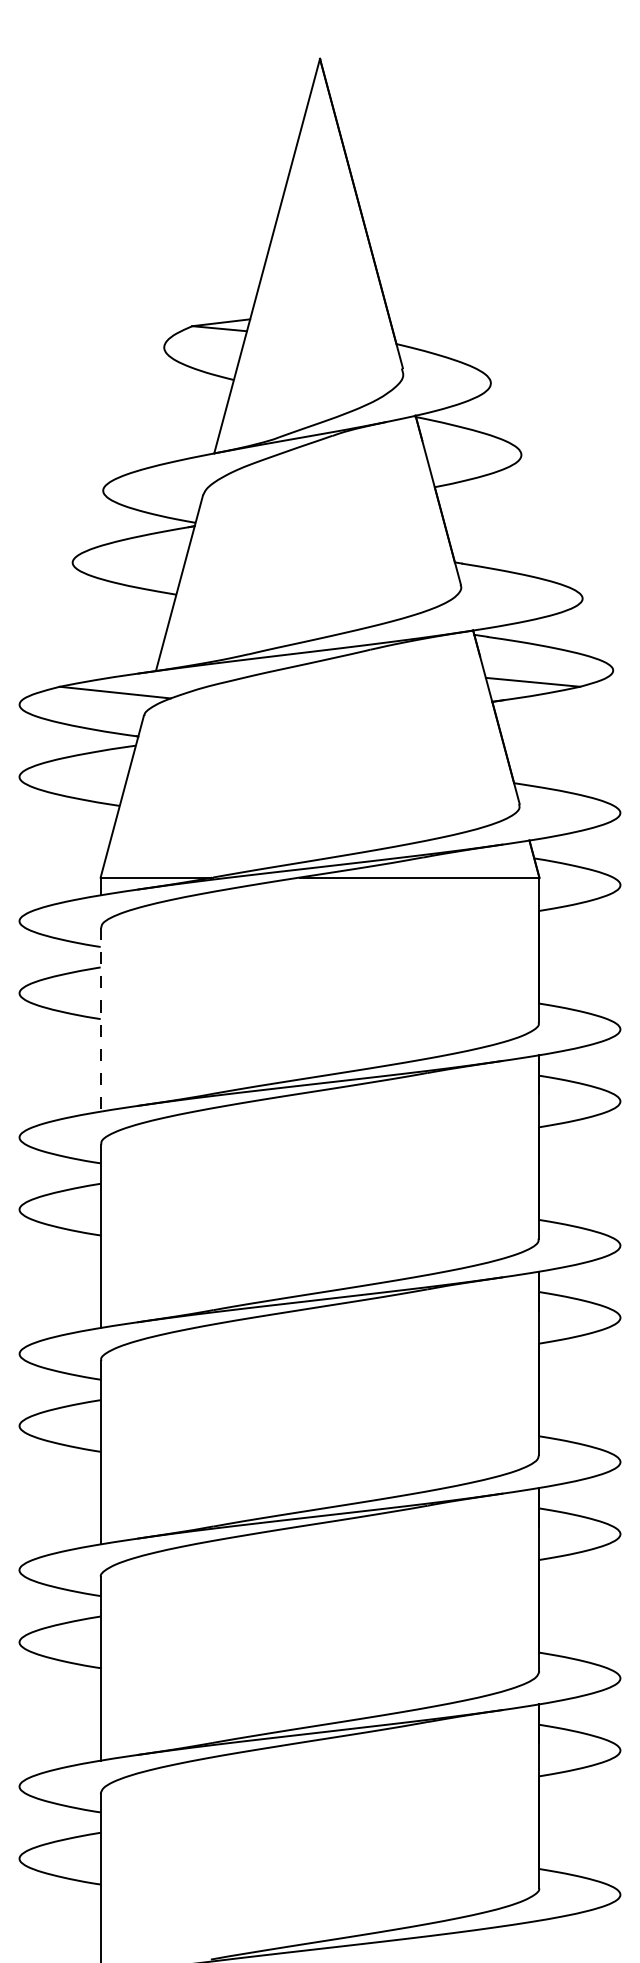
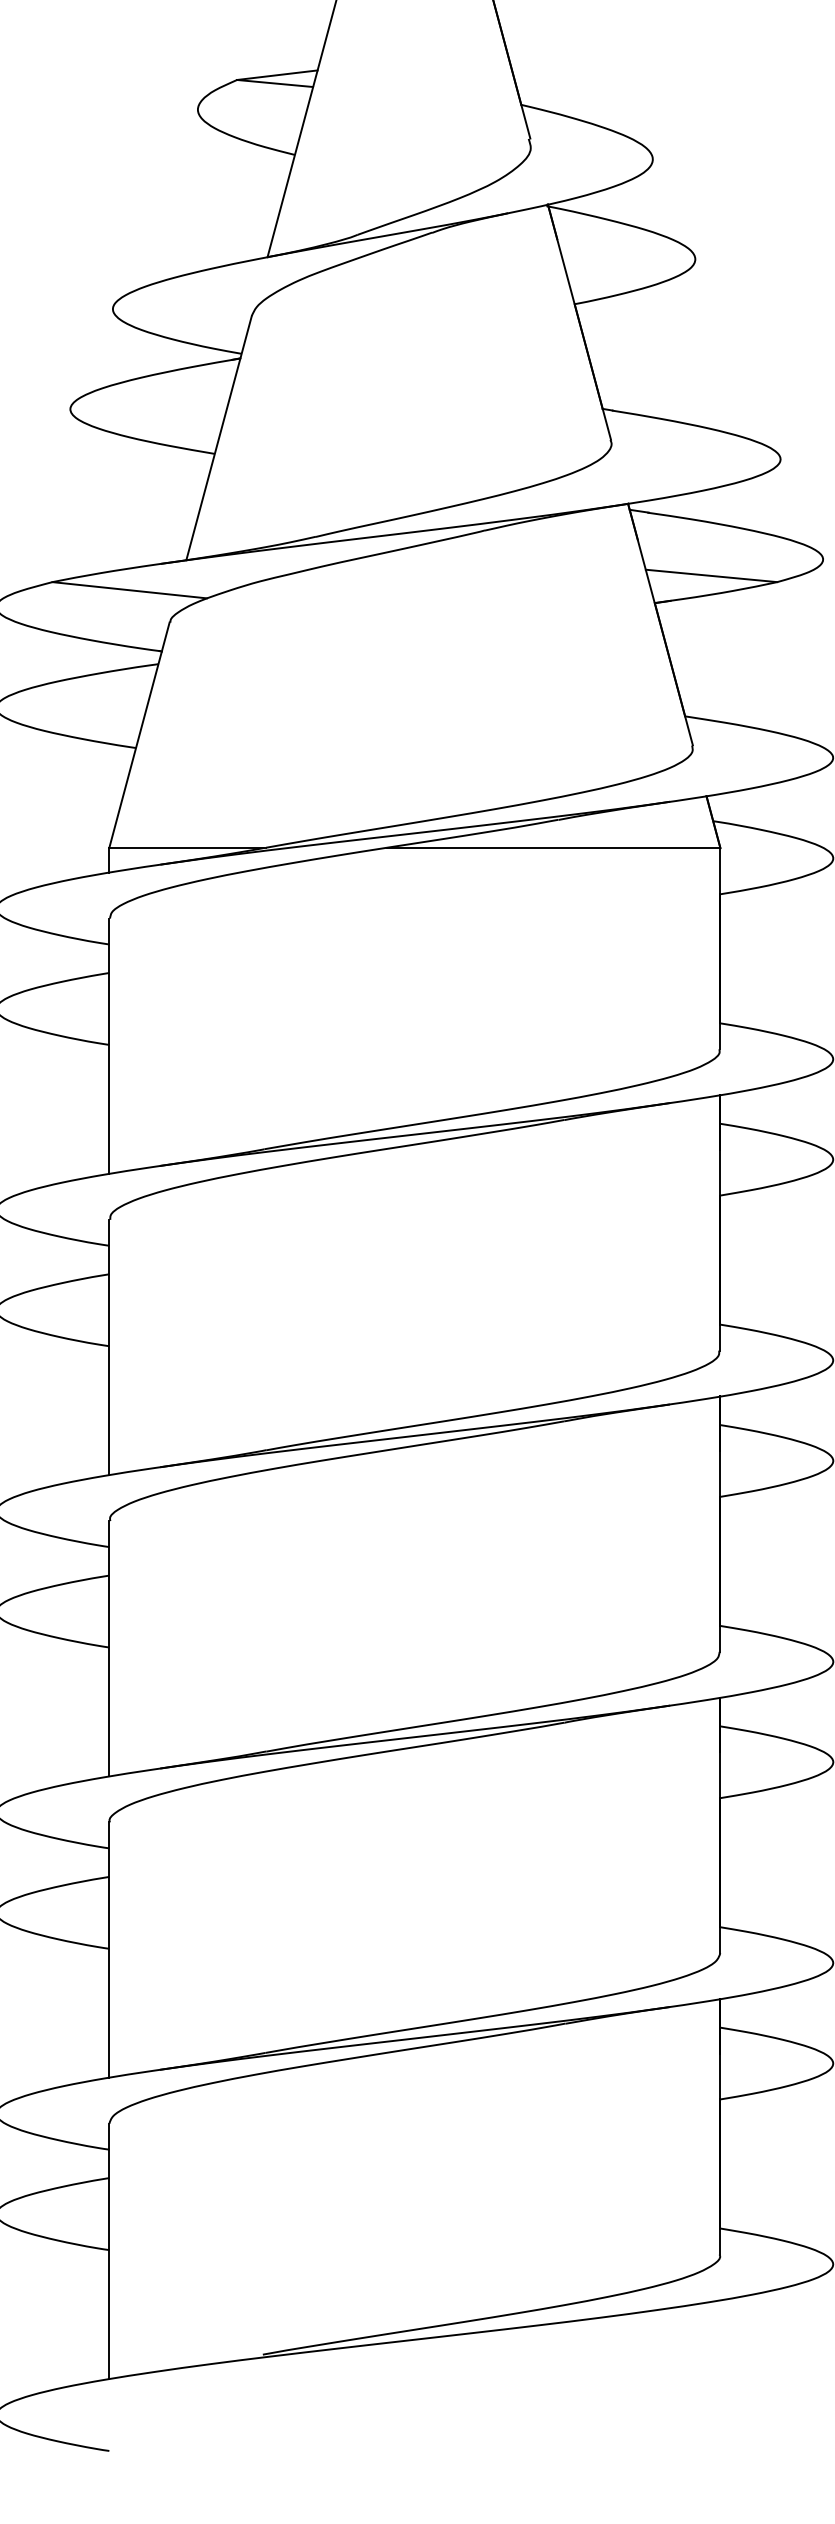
line: (100, 1020) -> (109, 1046), dashed -> solid

